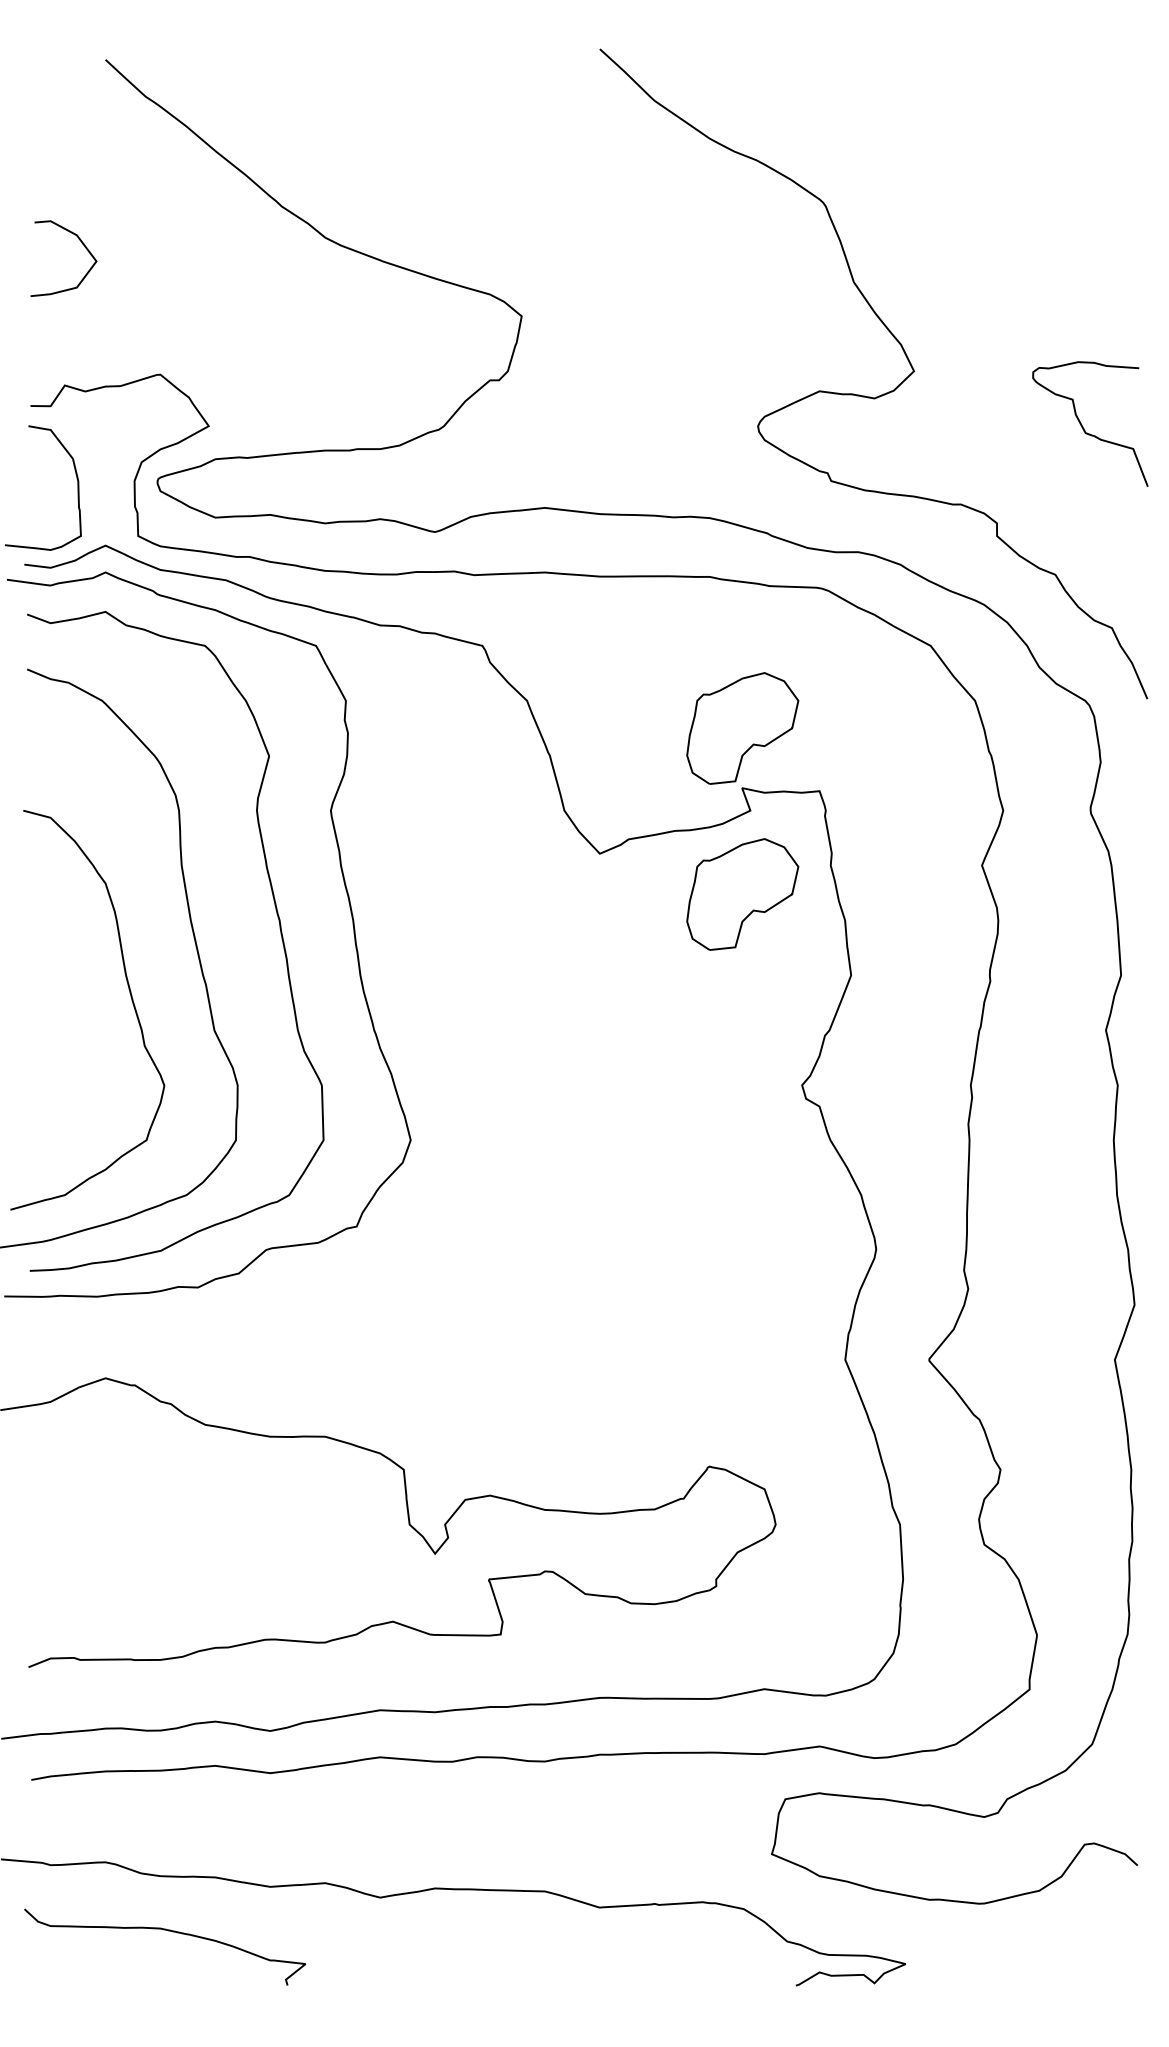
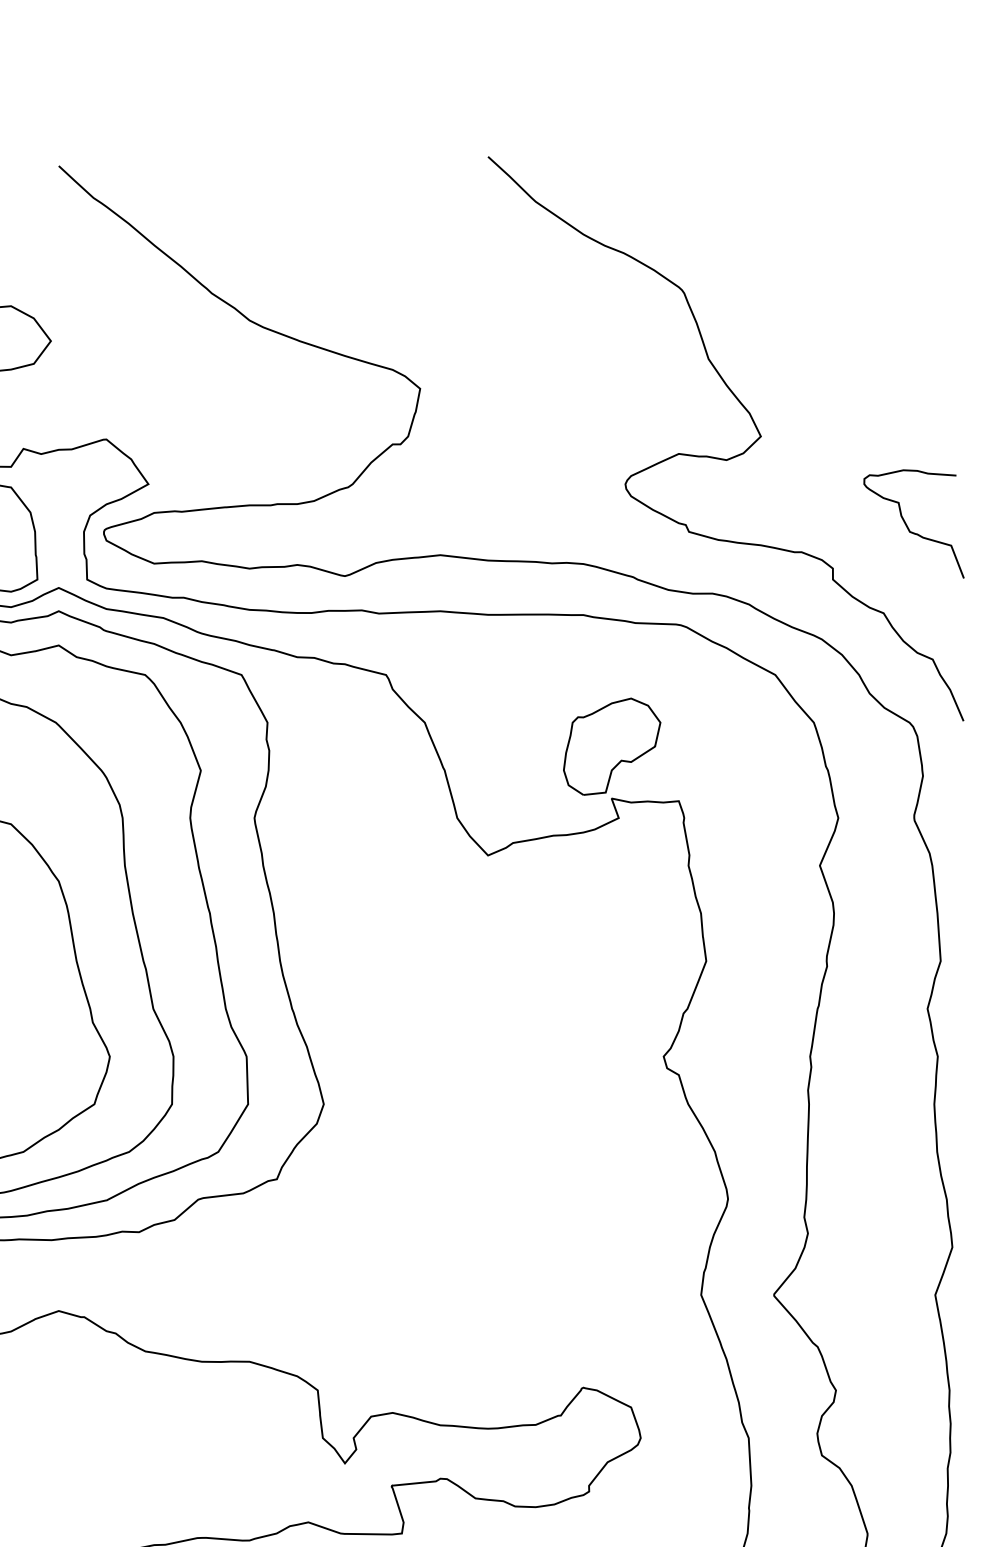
curve: (1083, 426) -> (908, 526), moved
part: (742, 894) -> (611, 890), removed

